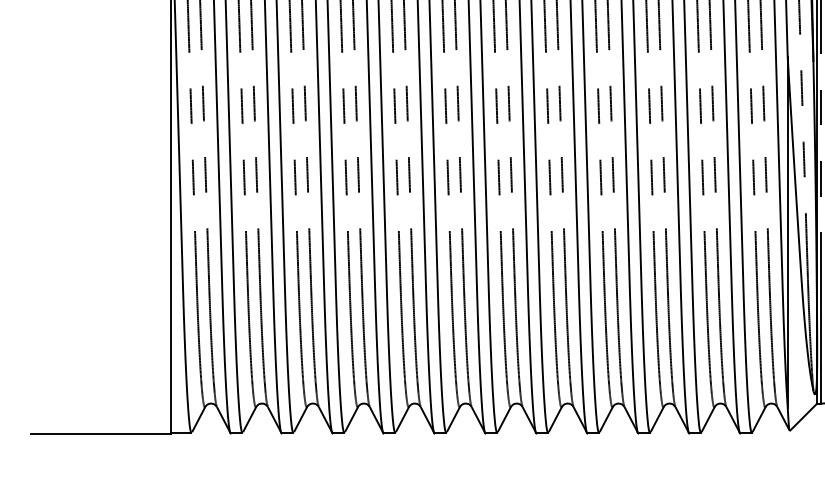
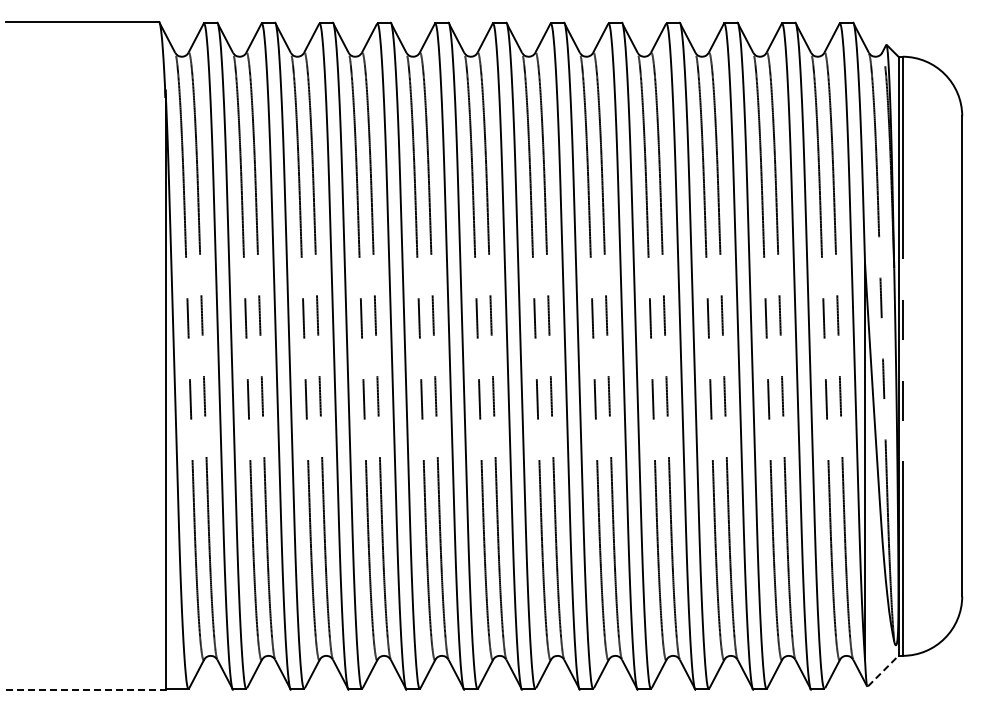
line: (803, 417) -> (883, 671), solid -> dashed
line: (100, 434) -> (85, 690), solid -> dashed

